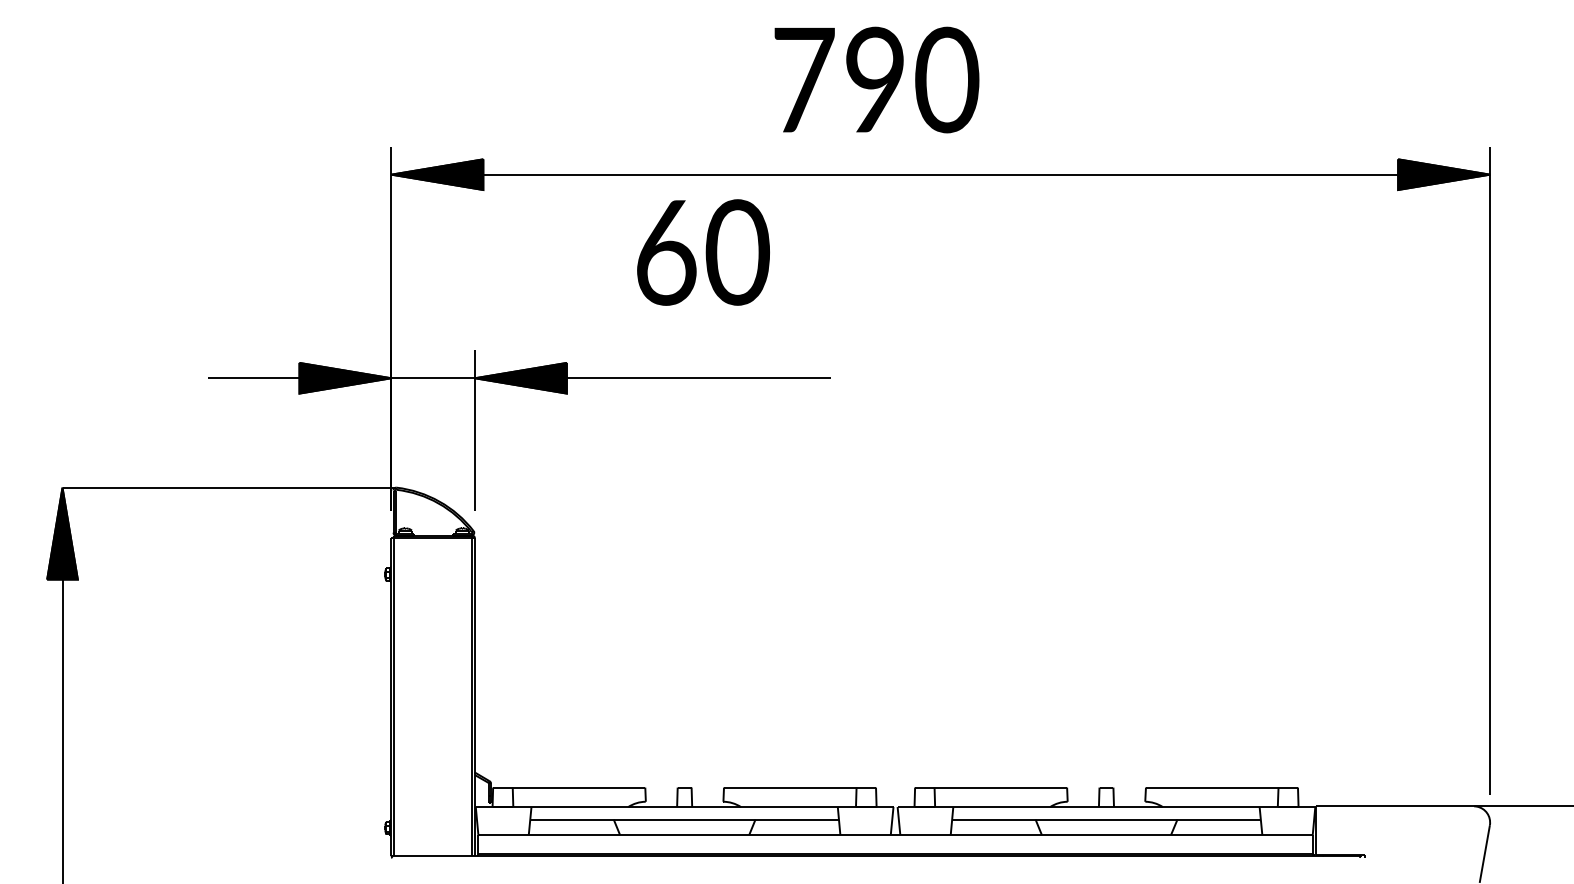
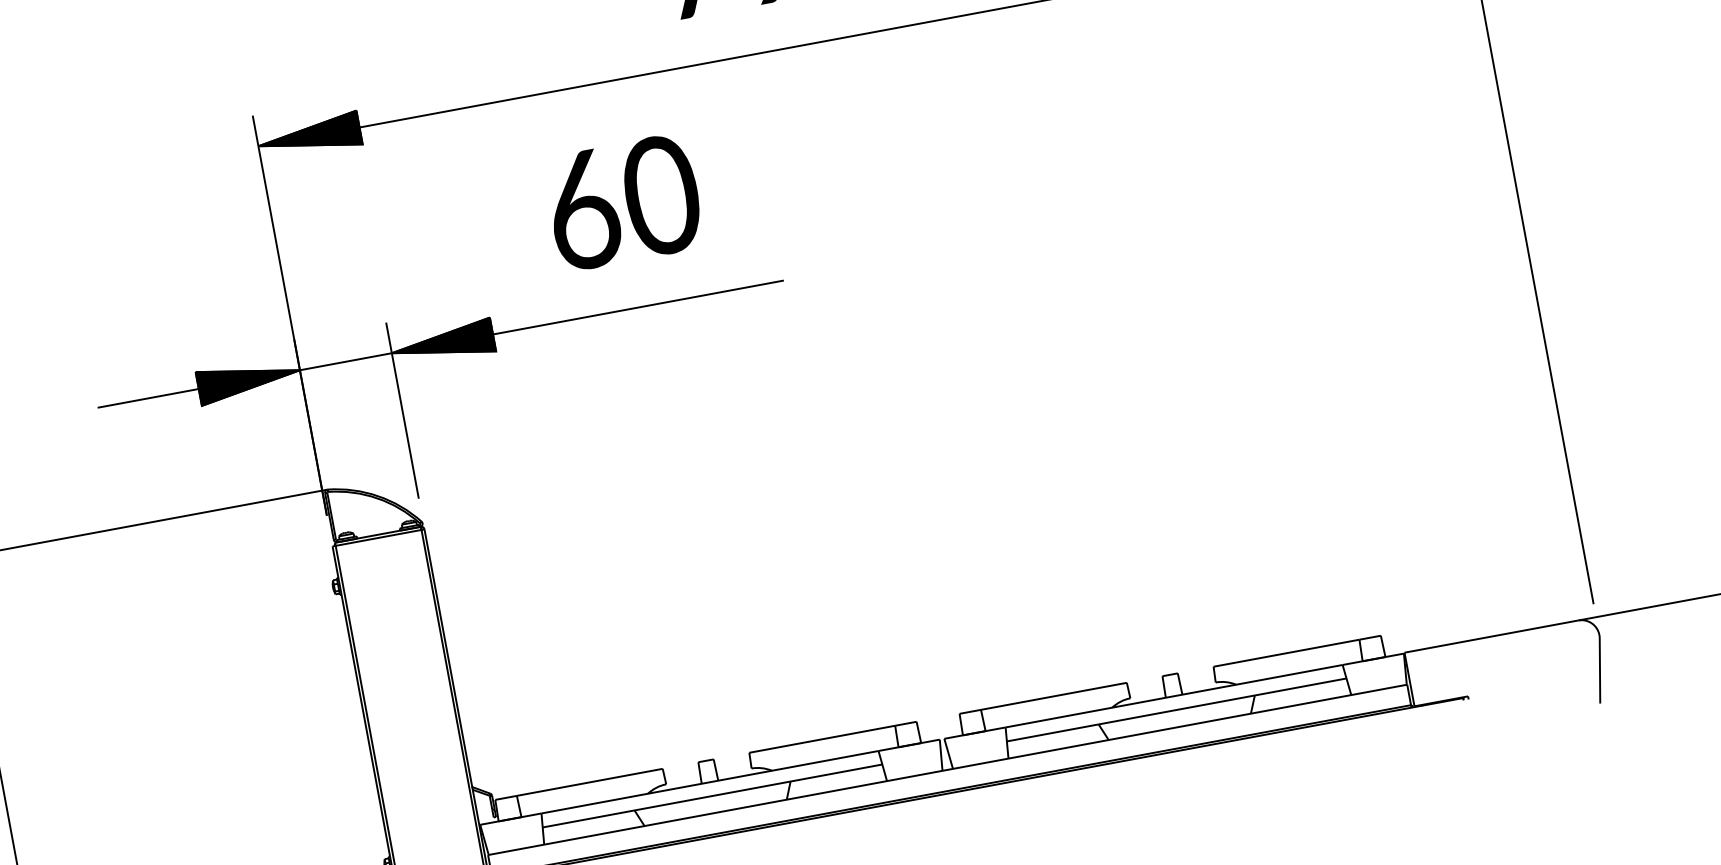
text: (703, 252) -> (623, 202), moved

